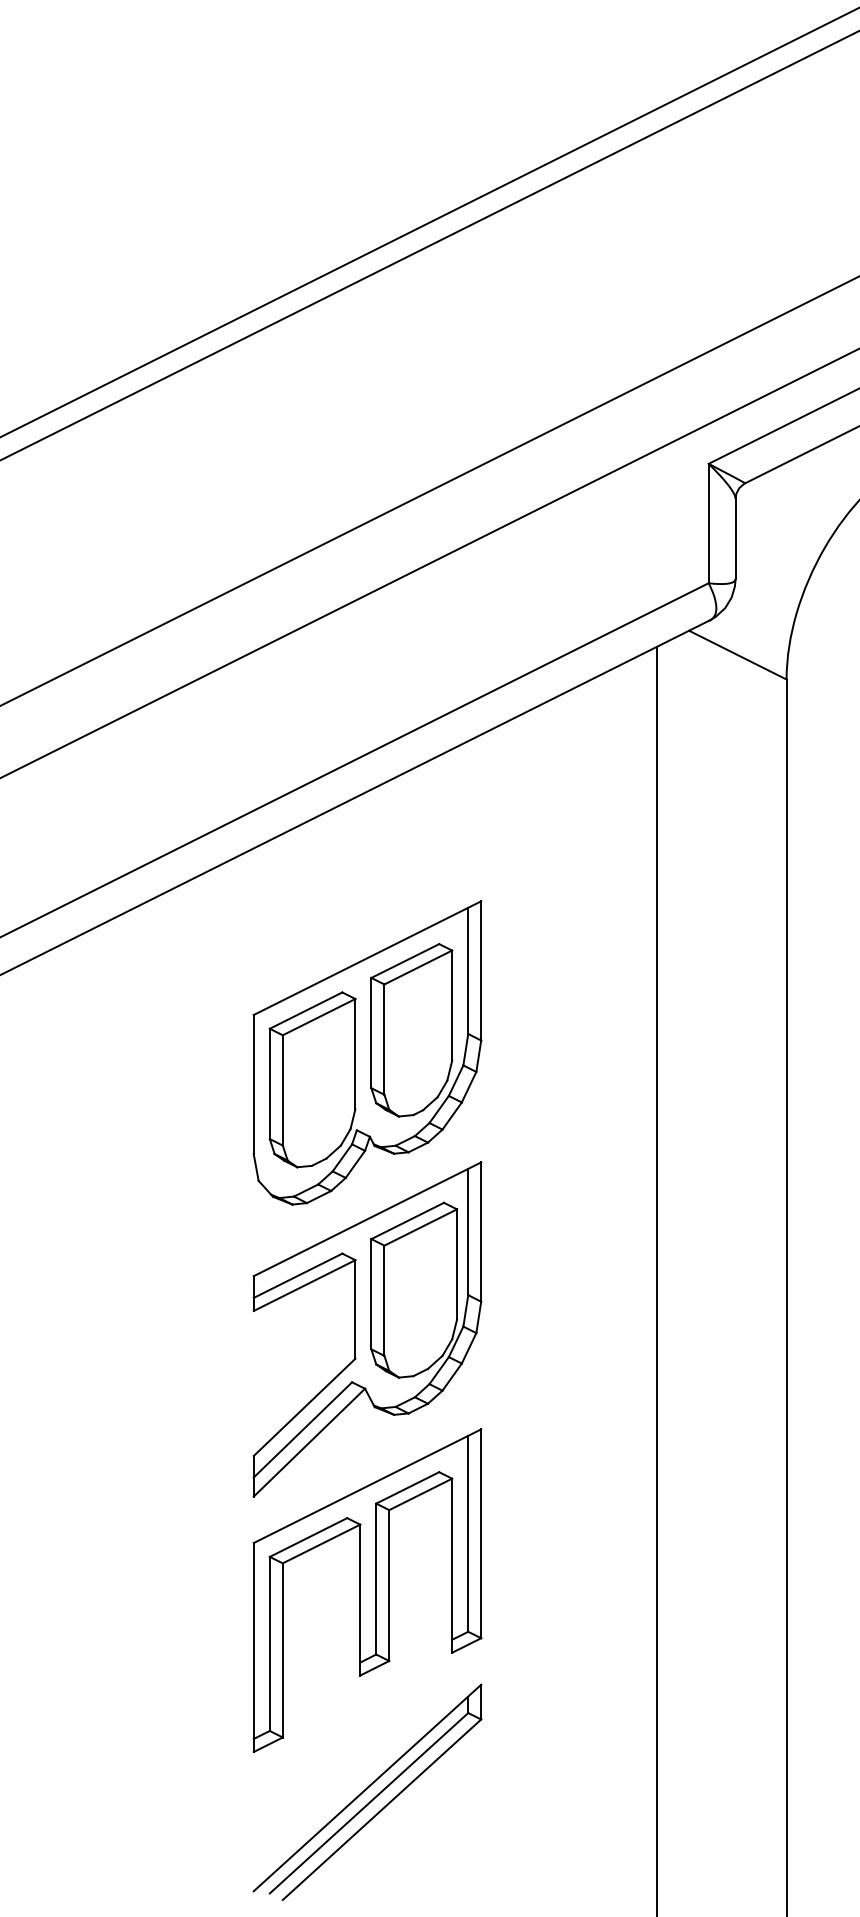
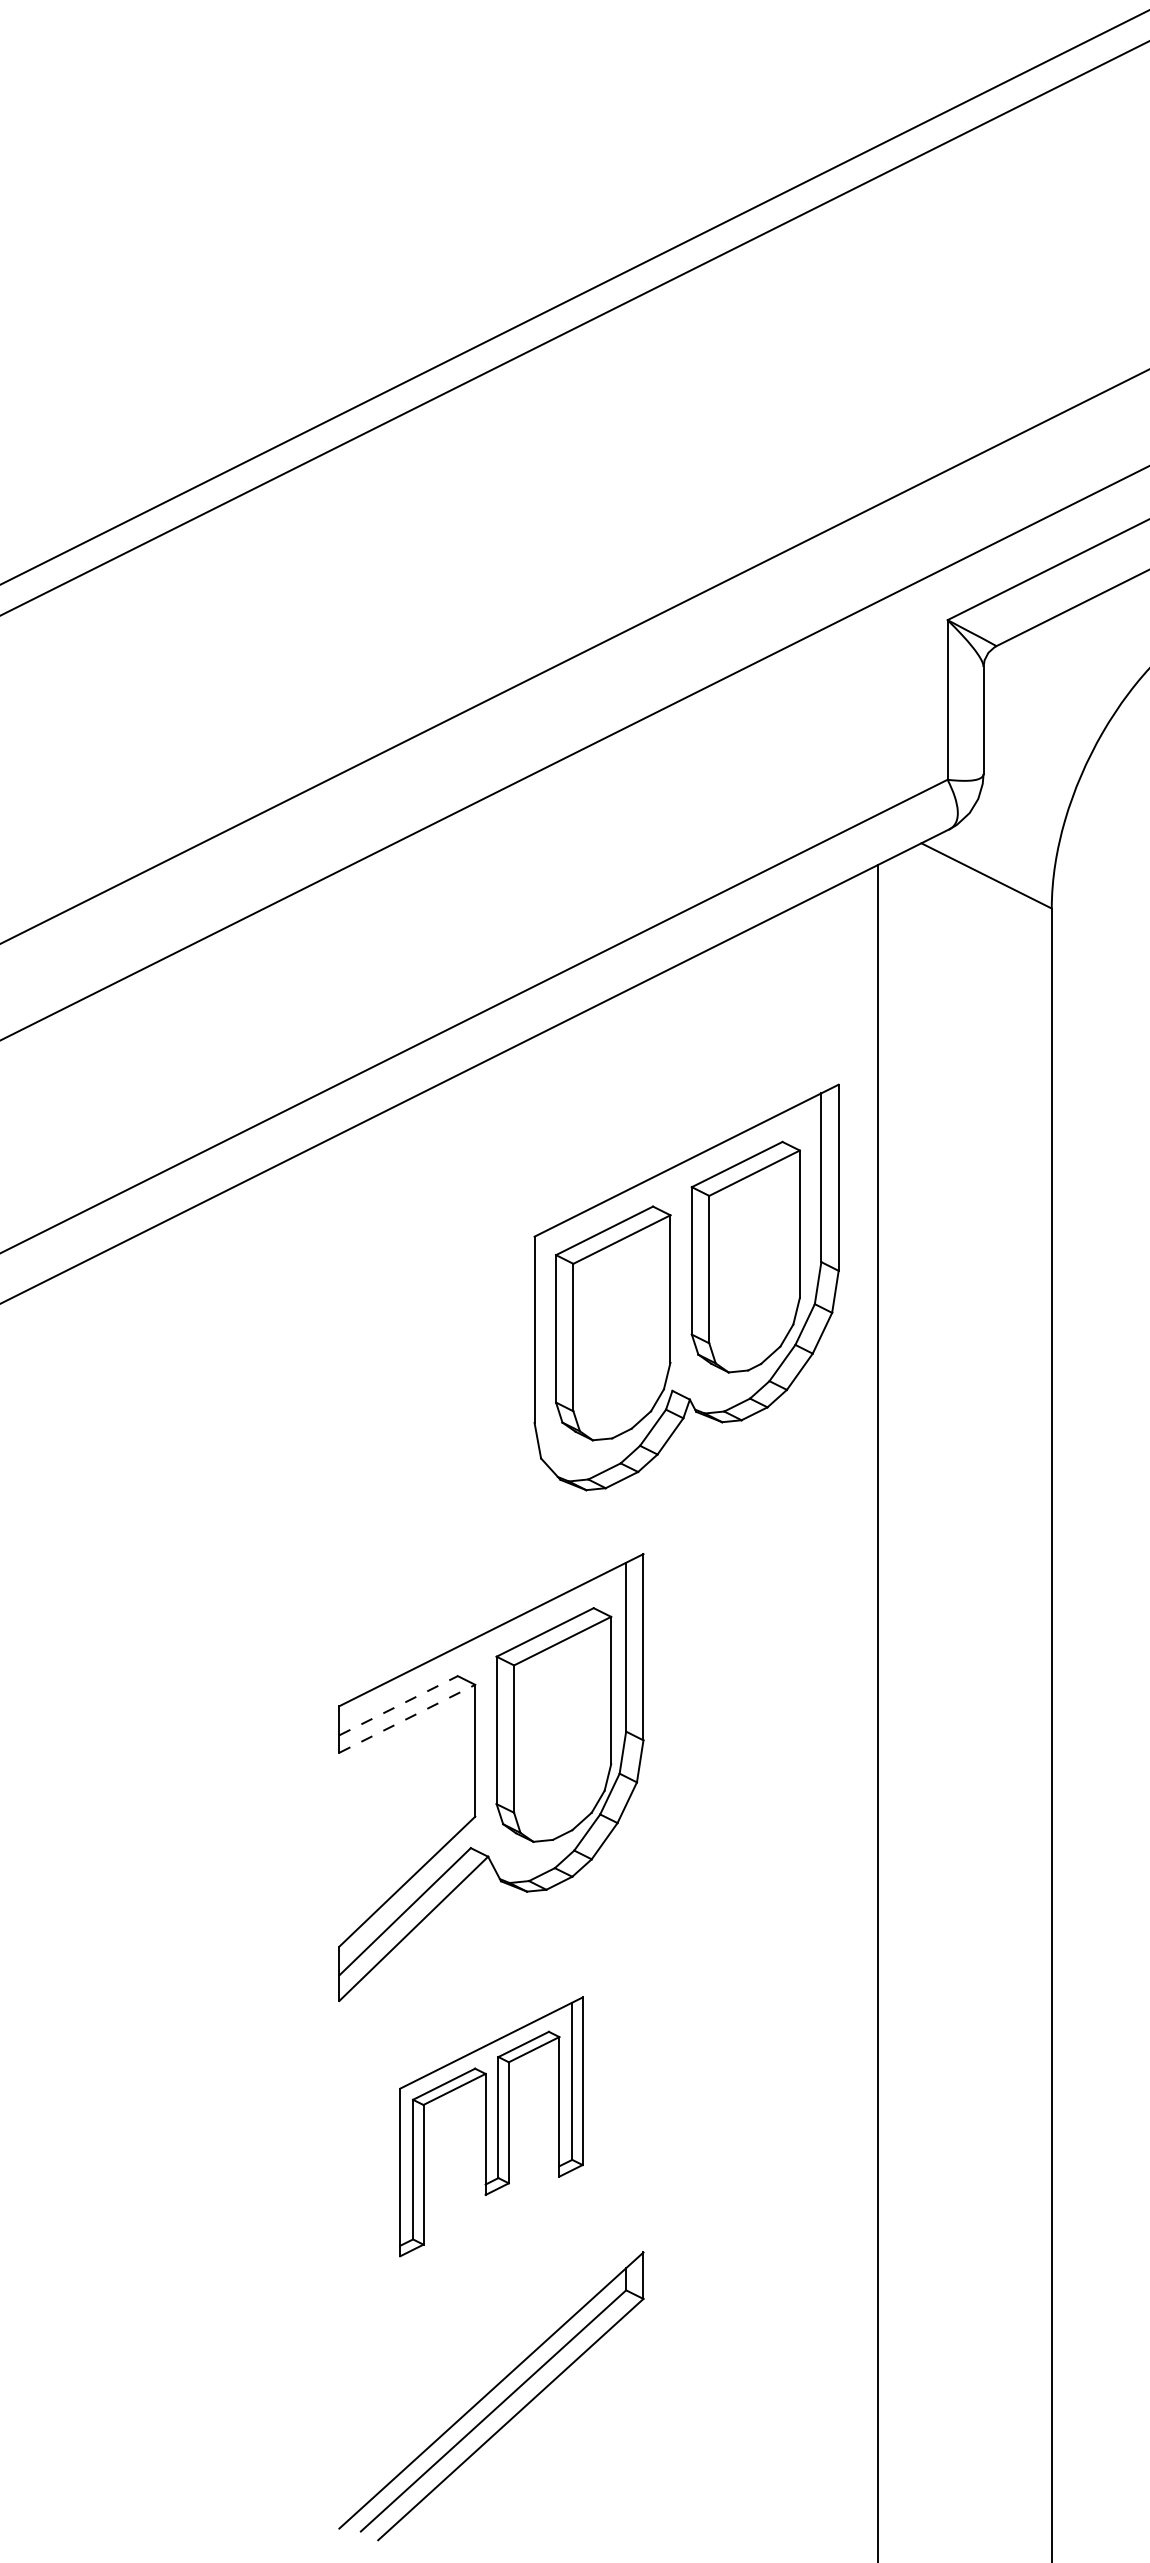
part: (367, 1052) -> (686, 1286), moved
line: (298, 1275) -> (399, 1705), solid -> dashed
line: (304, 1285) -> (407, 1718), solid -> dashed
part: (367, 1590) -> (491, 2126), size x0.6

